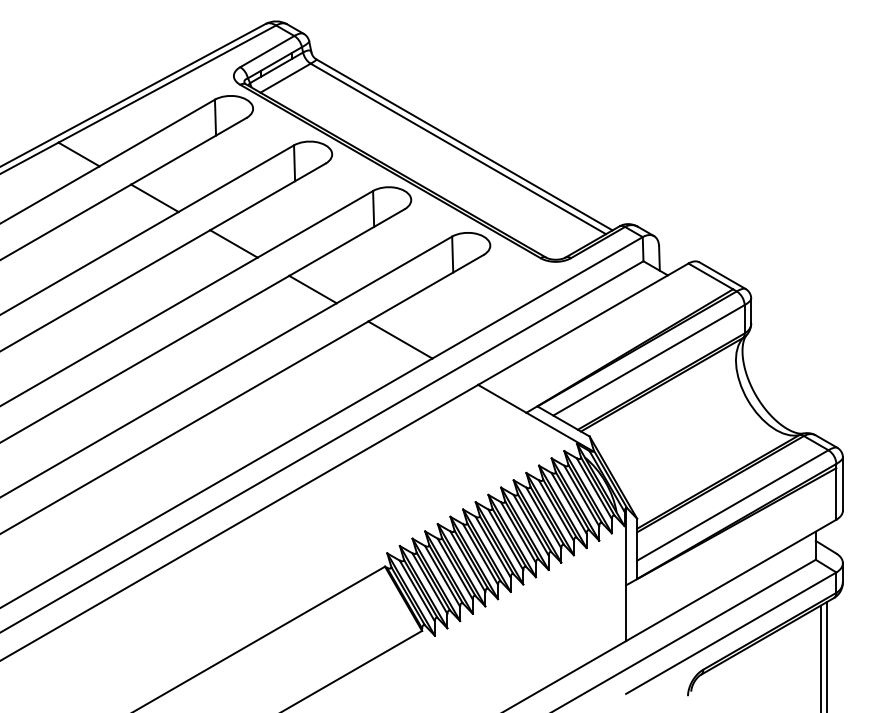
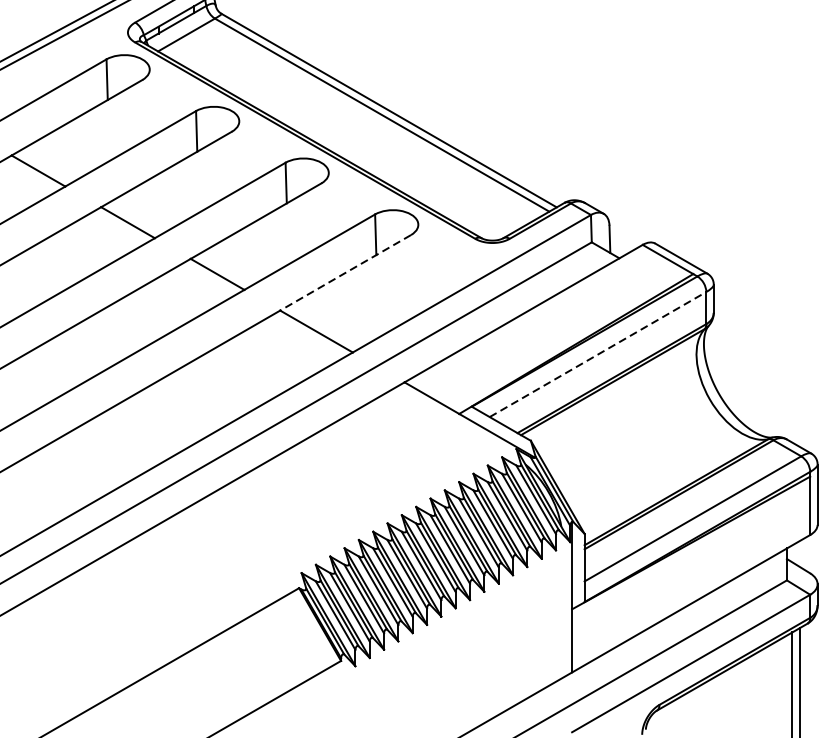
line: (426, 288) -> (346, 273), solid -> dashed
line: (649, 360) -> (598, 354), solid -> dashed

